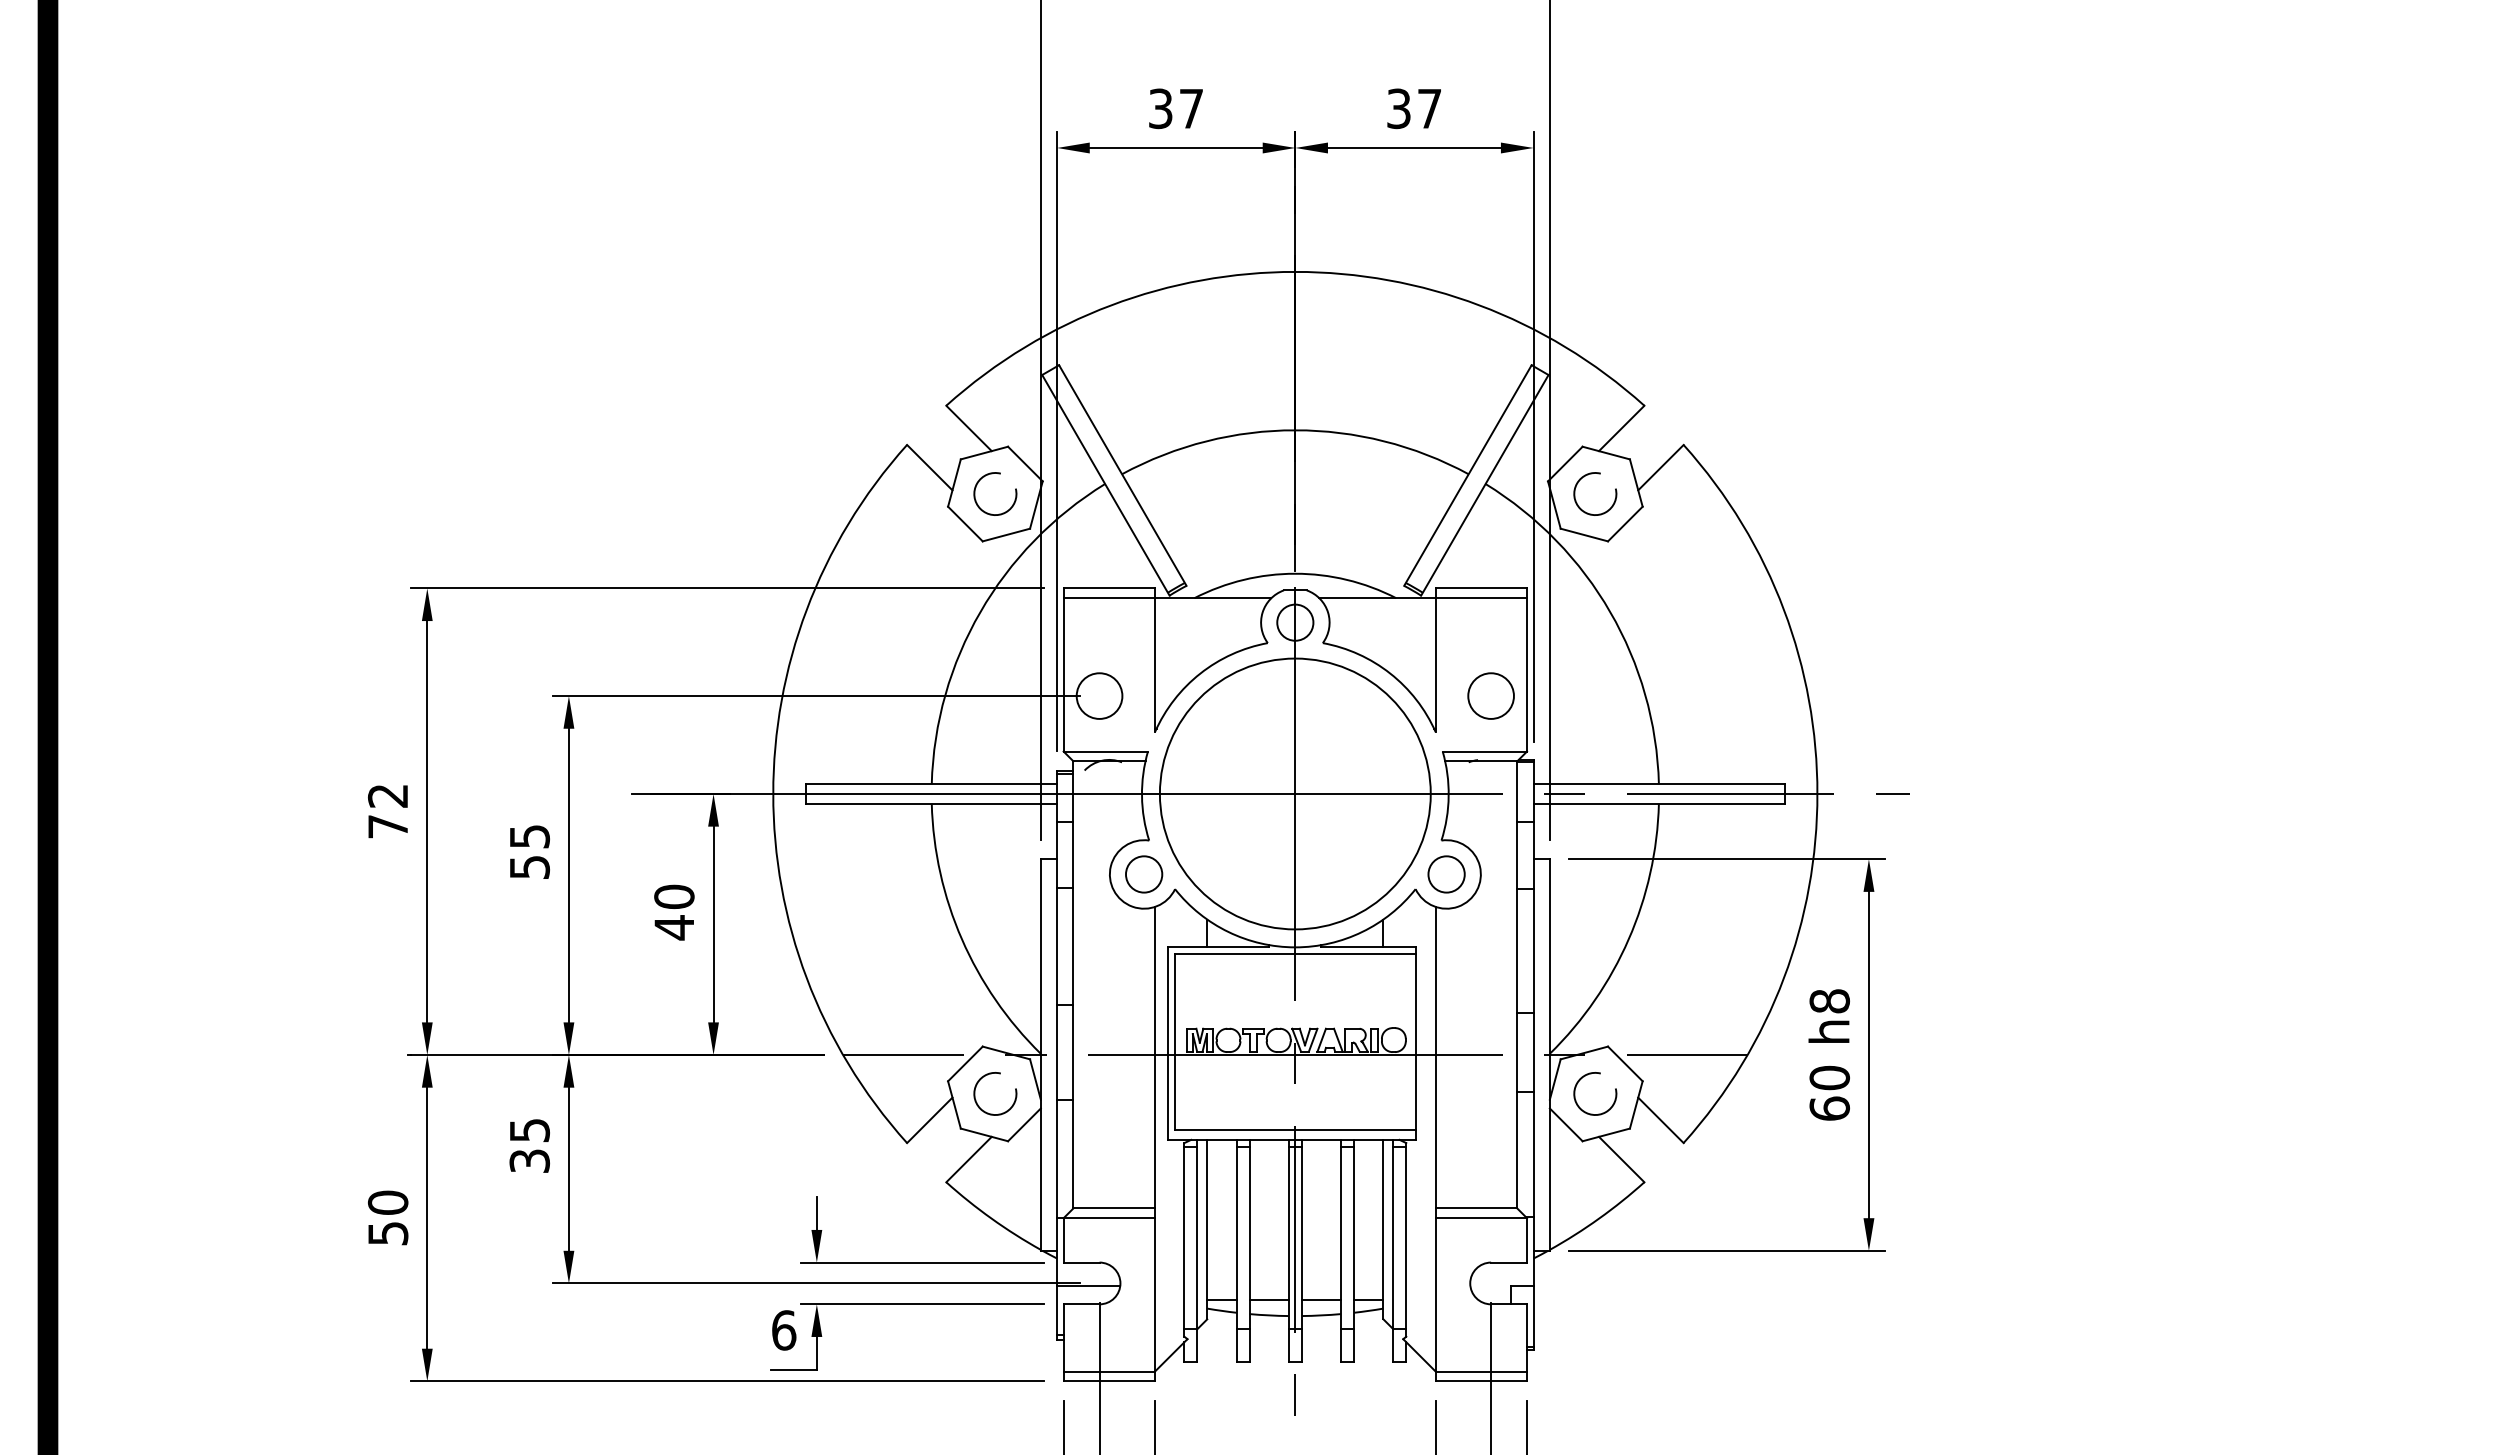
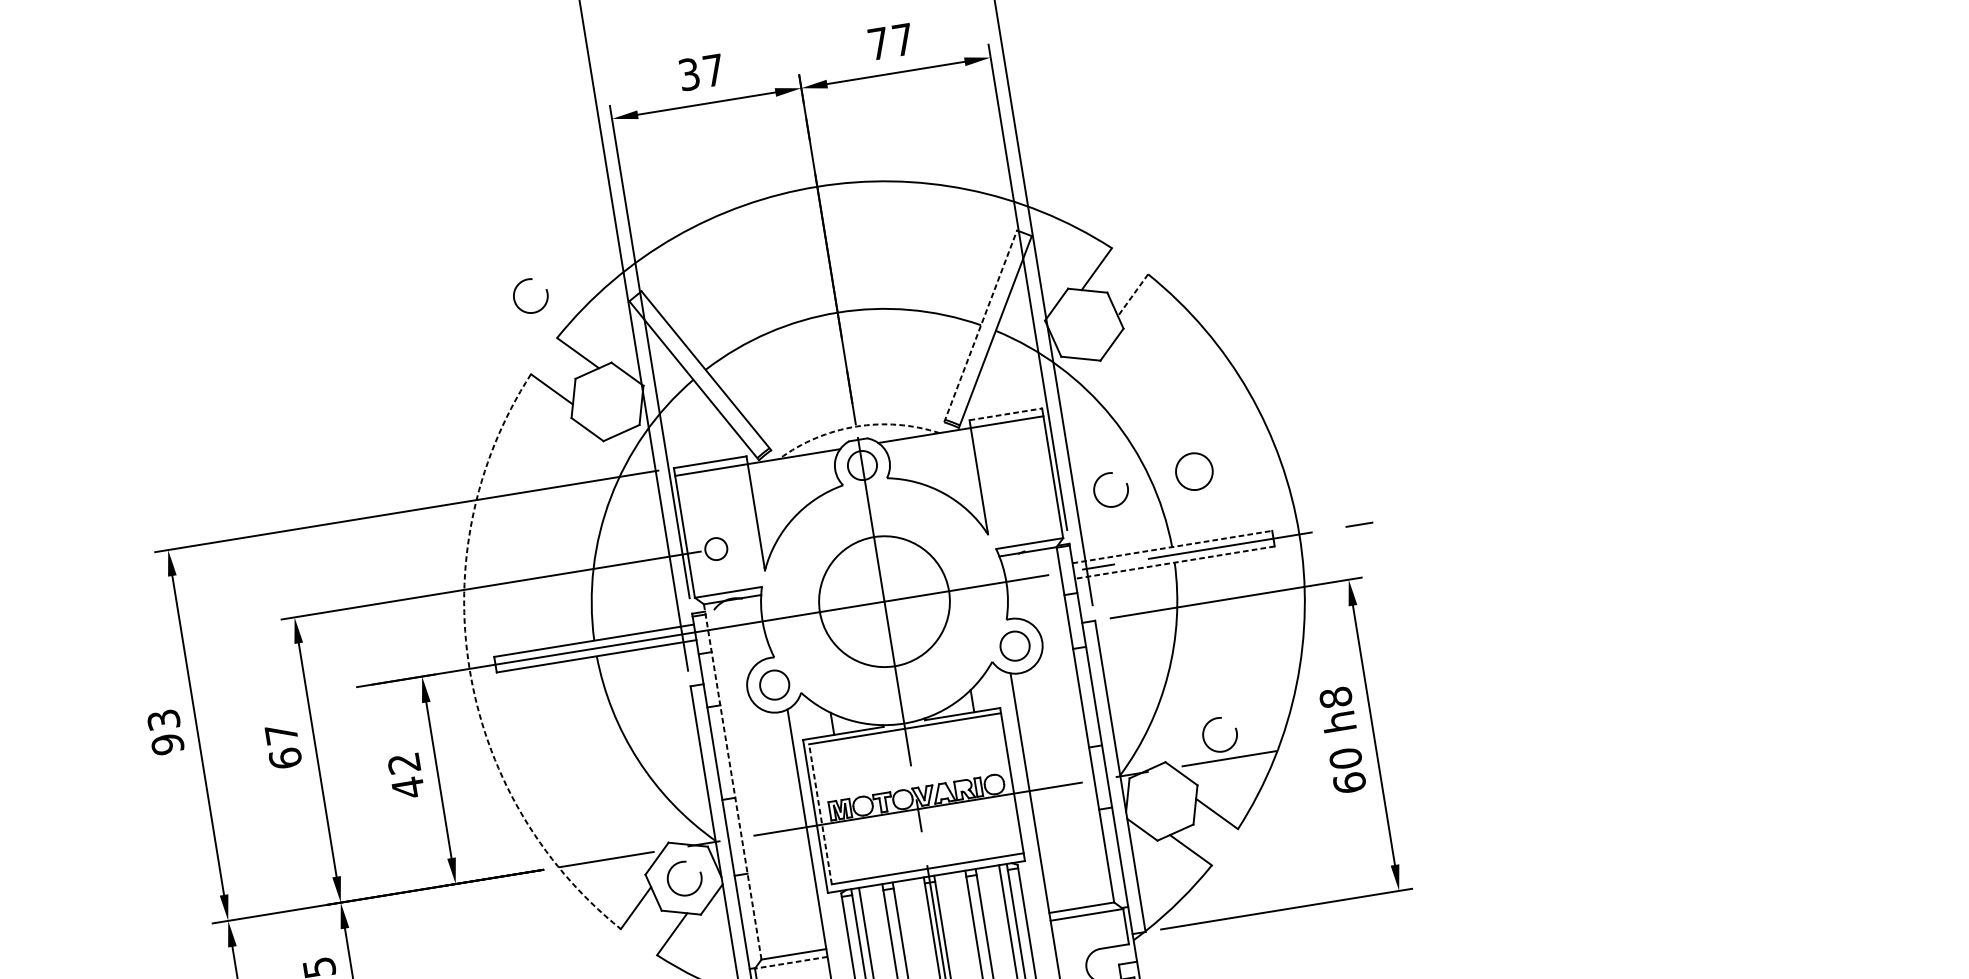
text: (1398, 108) -> (878, 43), 37 -> 77
line: (1660, 468) -> (1132, 295), solid -> dashed
arc: (992, 474) -> (526, 280), moved
arc: (1592, 474) -> (1106, 474), moved
line: (1468, 475) -> (981, 326), solid -> dashed
arc: (1295, 573) -> (856, 426), solid -> dashed
line: (1481, 588) -> (1006, 414), solid -> dashed
circle: (1099, 695) -> (716, 548), size x0.6
circle: (1490, 695) -> (1193, 471), moved
line: (1659, 784) -> (1172, 547), solid -> dashed
circle: (1294, 793) -> (883, 601), size x0.6
arc: (773, 794) -> (469, 669), solid -> dashed
line: (1659, 803) -> (1175, 562), solid -> dashed
text: (387, 811) -> (165, 732), 72 -> 93
text: (529, 852) -> (283, 746), 55 -> 67
text: (674, 896) -> (404, 763), 40 -> 42
line: (1073, 984) -> (732, 781), solid -> dashed
line: (1174, 1041) -> (820, 813), solid -> dashed
arc: (1591, 1074) -> (1214, 719), moved
line: (1109, 1218) -> (791, 962), solid -> dashed

